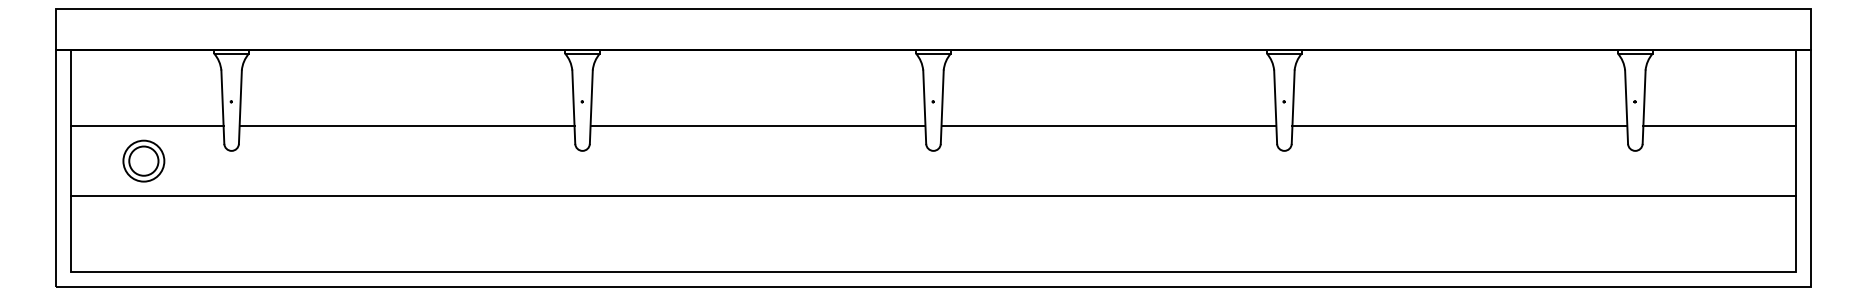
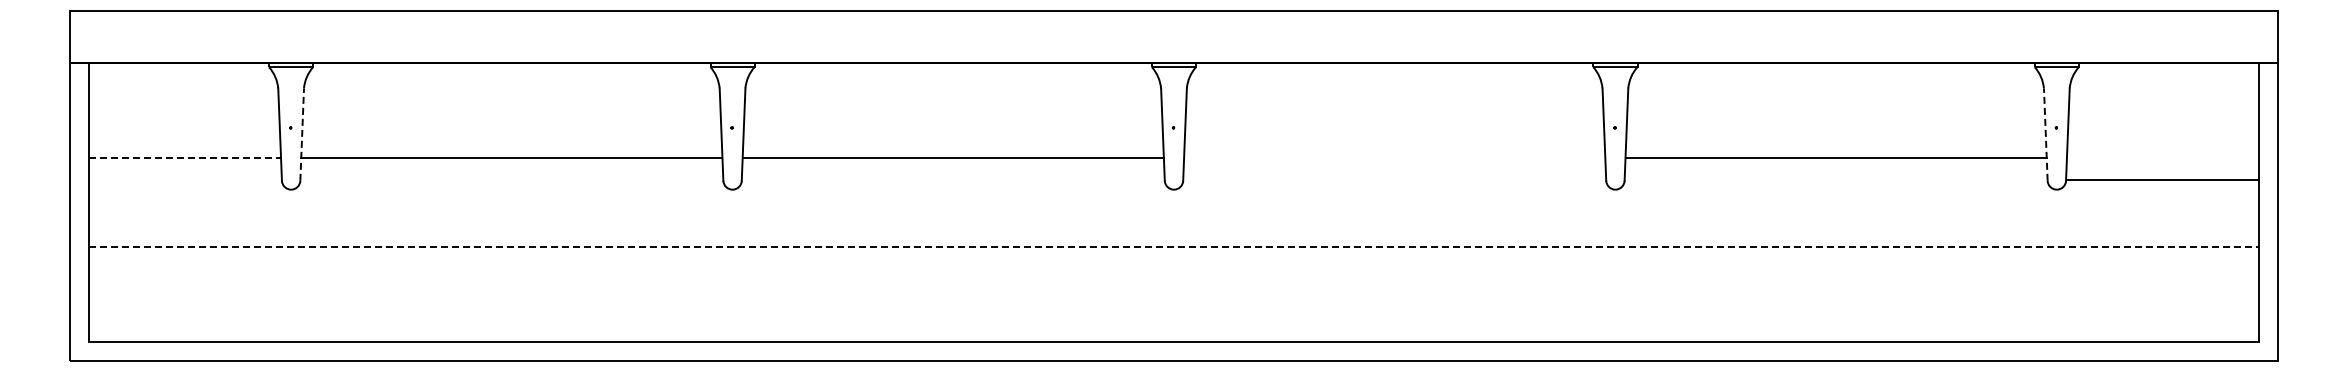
line: (240, 107) -> (302, 134), solid -> dashed
line: (1626, 107) -> (2045, 134), solid -> dashed
line: (147, 126) -> (185, 158), solid -> dashed
line: (1108, 126) -> (1394, 158), removed
line: (1719, 126) -> (2162, 180), moved
part: (143, 161) -> (180, 202), removed
line: (933, 196) -> (1174, 246), solid -> dashed

